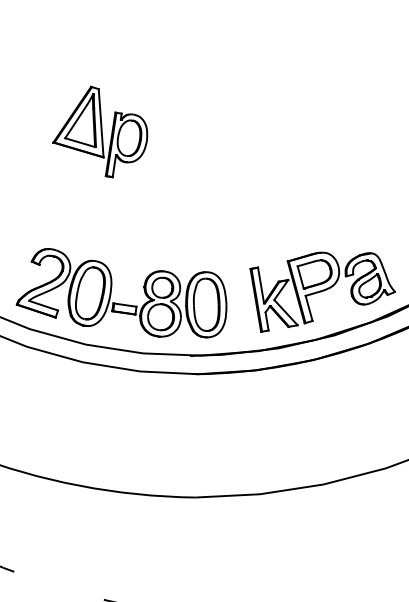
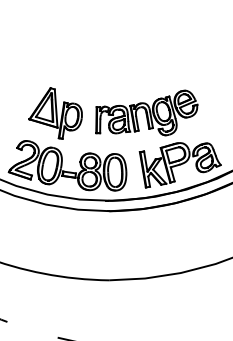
part: (99, 132) -> (55, 113), moved
part: (262, 198) -> (146, 112), added

